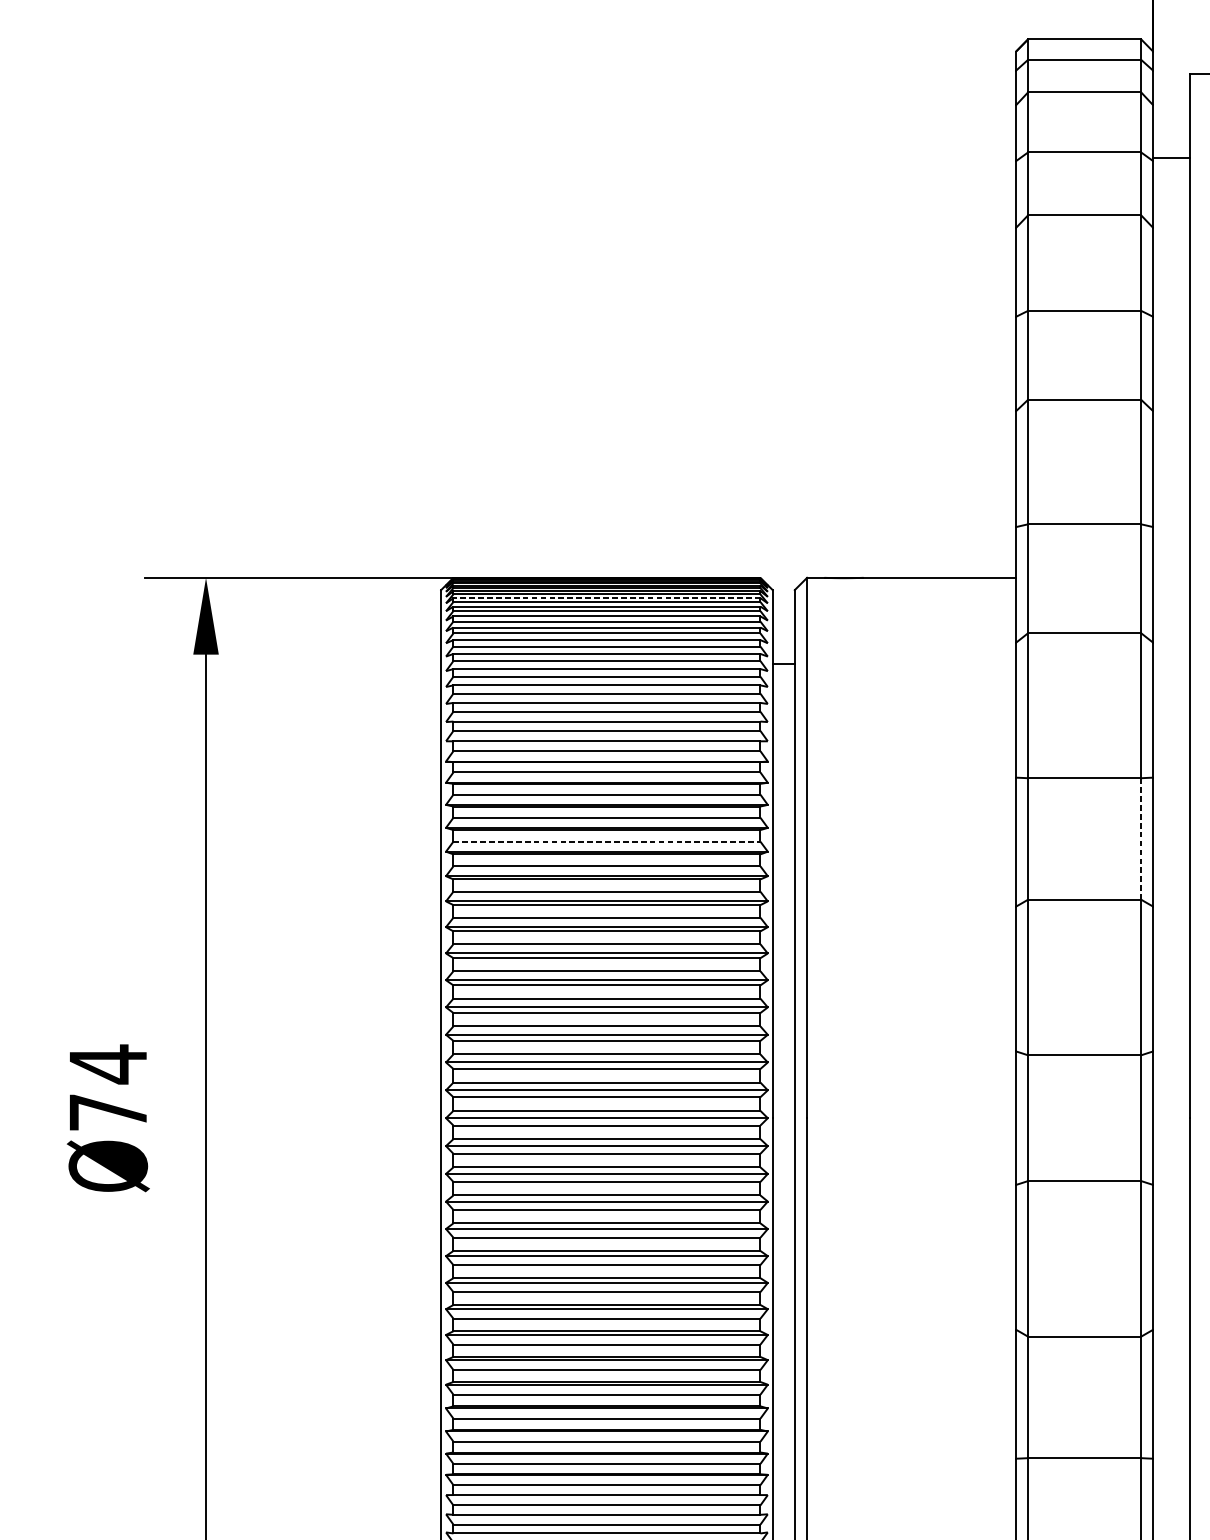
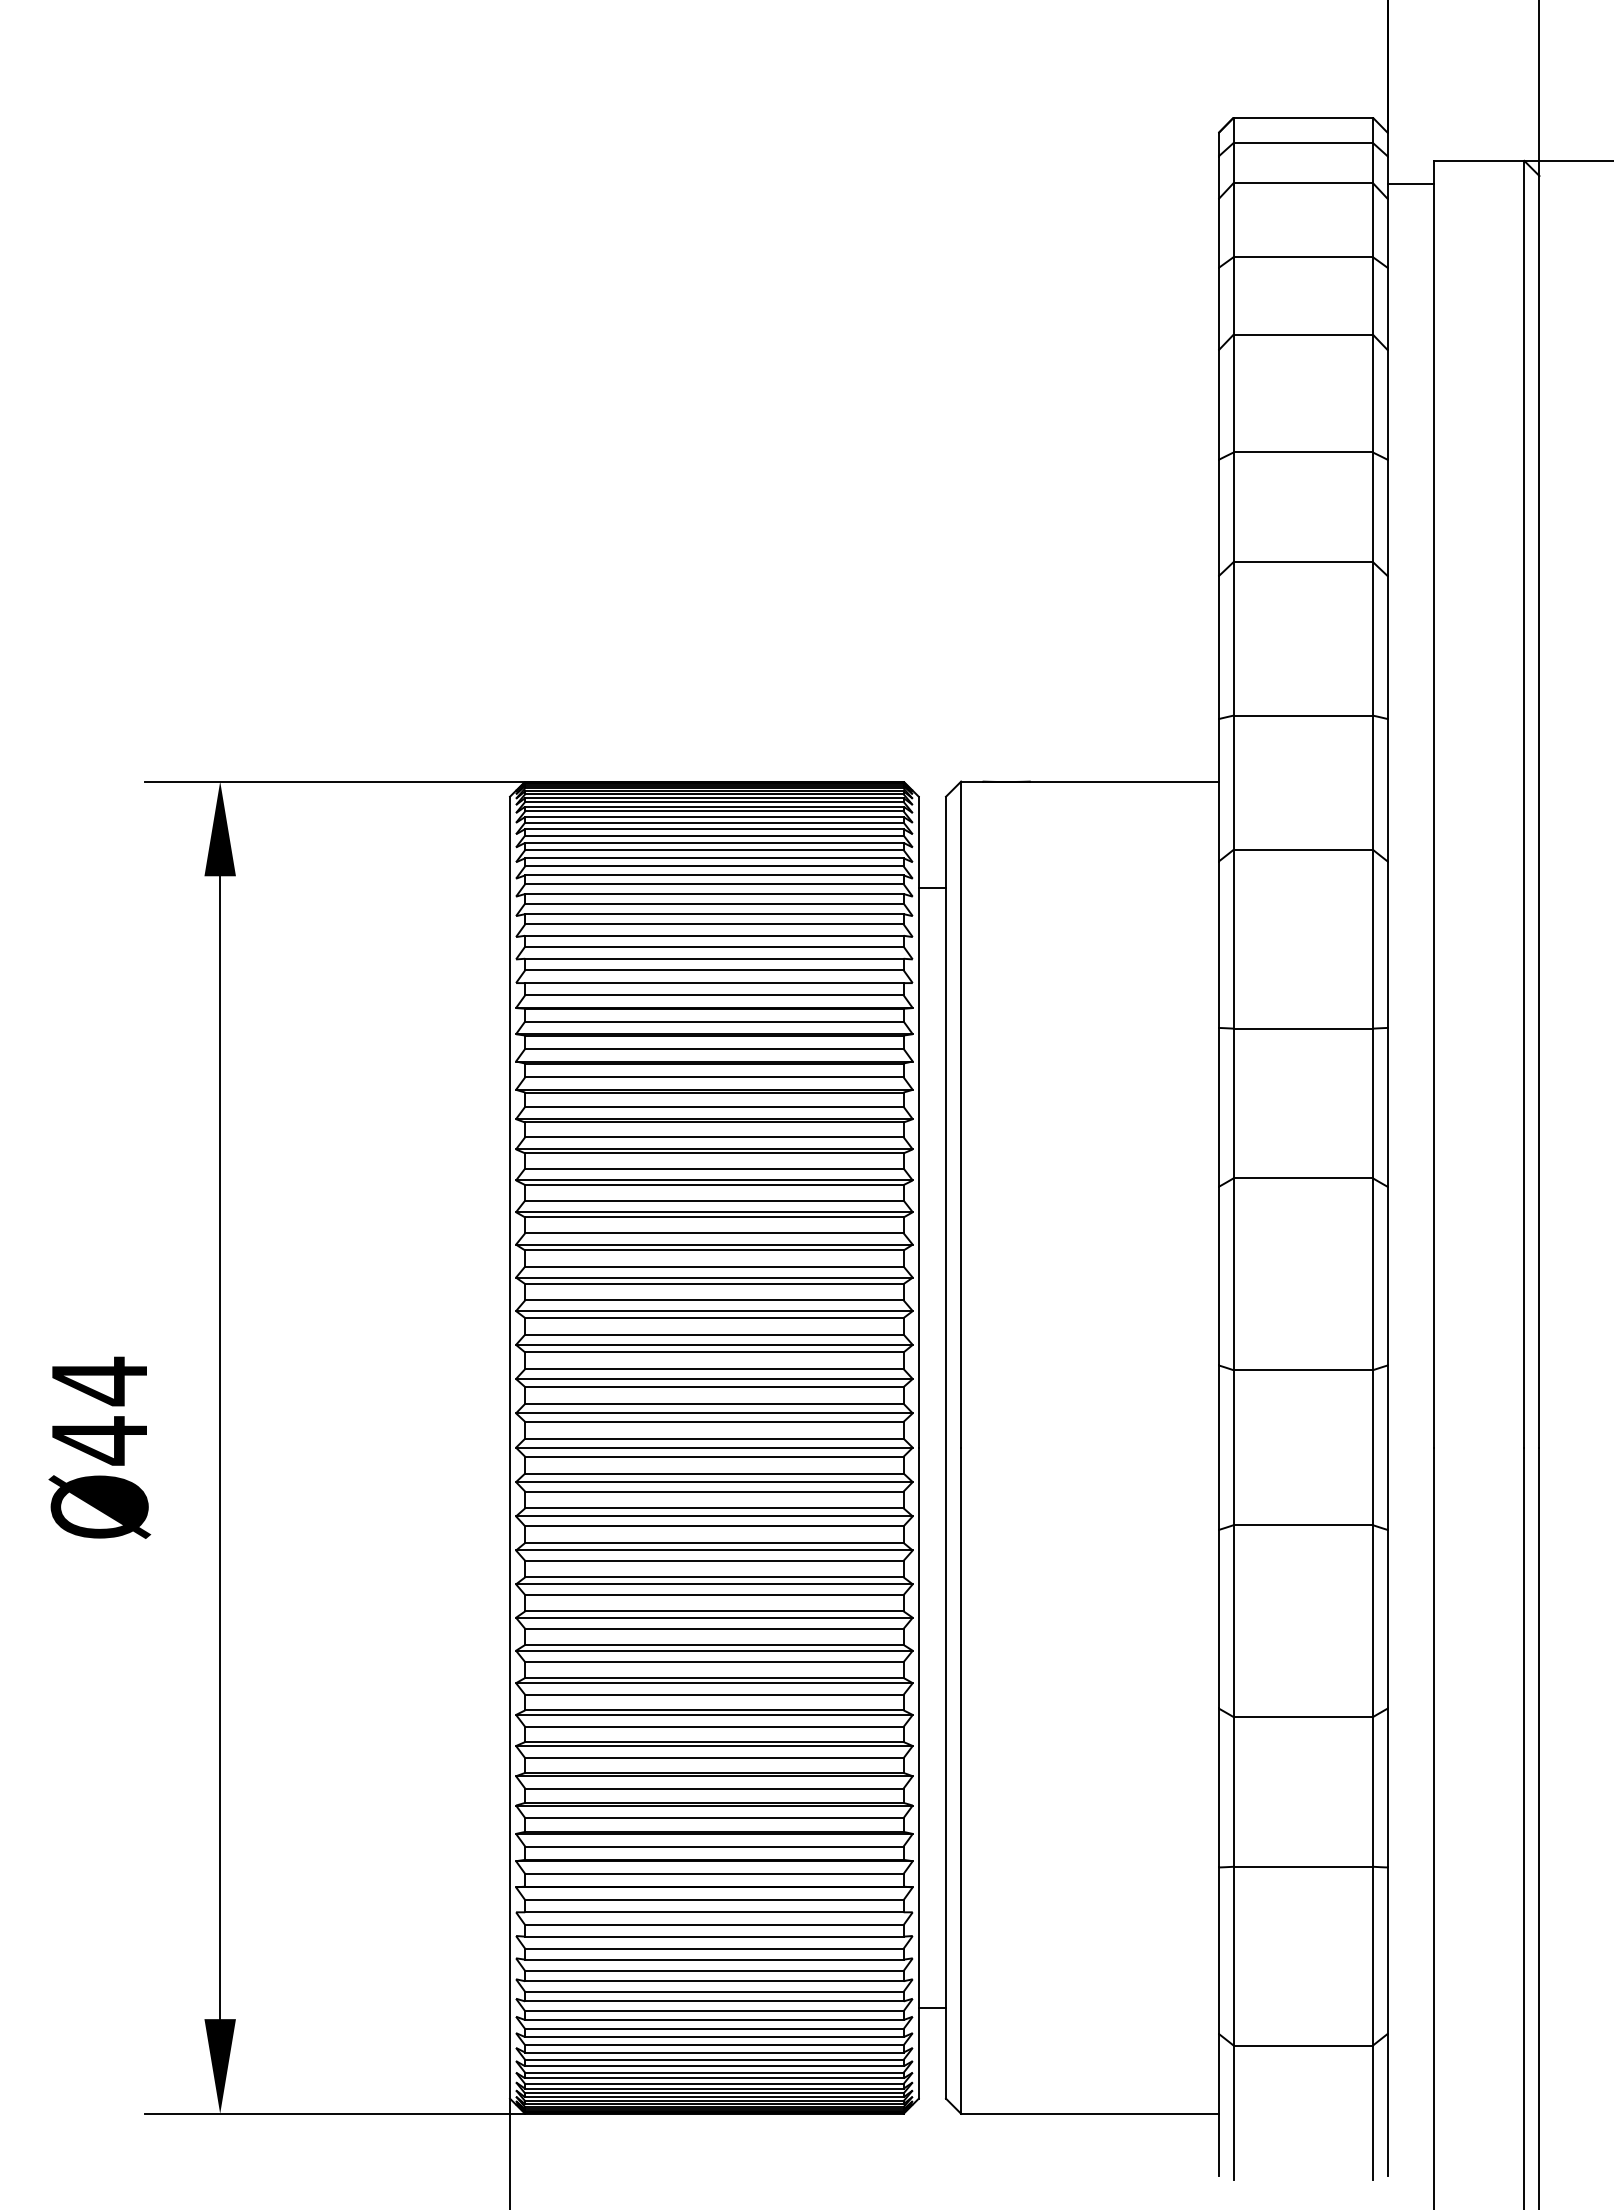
line: (1171, 157) -> (1410, 183), moved
line: (606, 598) -> (713, 806), dashed -> solid
line: (1140, 838) -> (1372, 1103), dashed -> solid
line: (607, 841) -> (714, 1106), dashed -> solid
text: (108, 1112) -> (99, 1440), Ø74 -> Ø44

